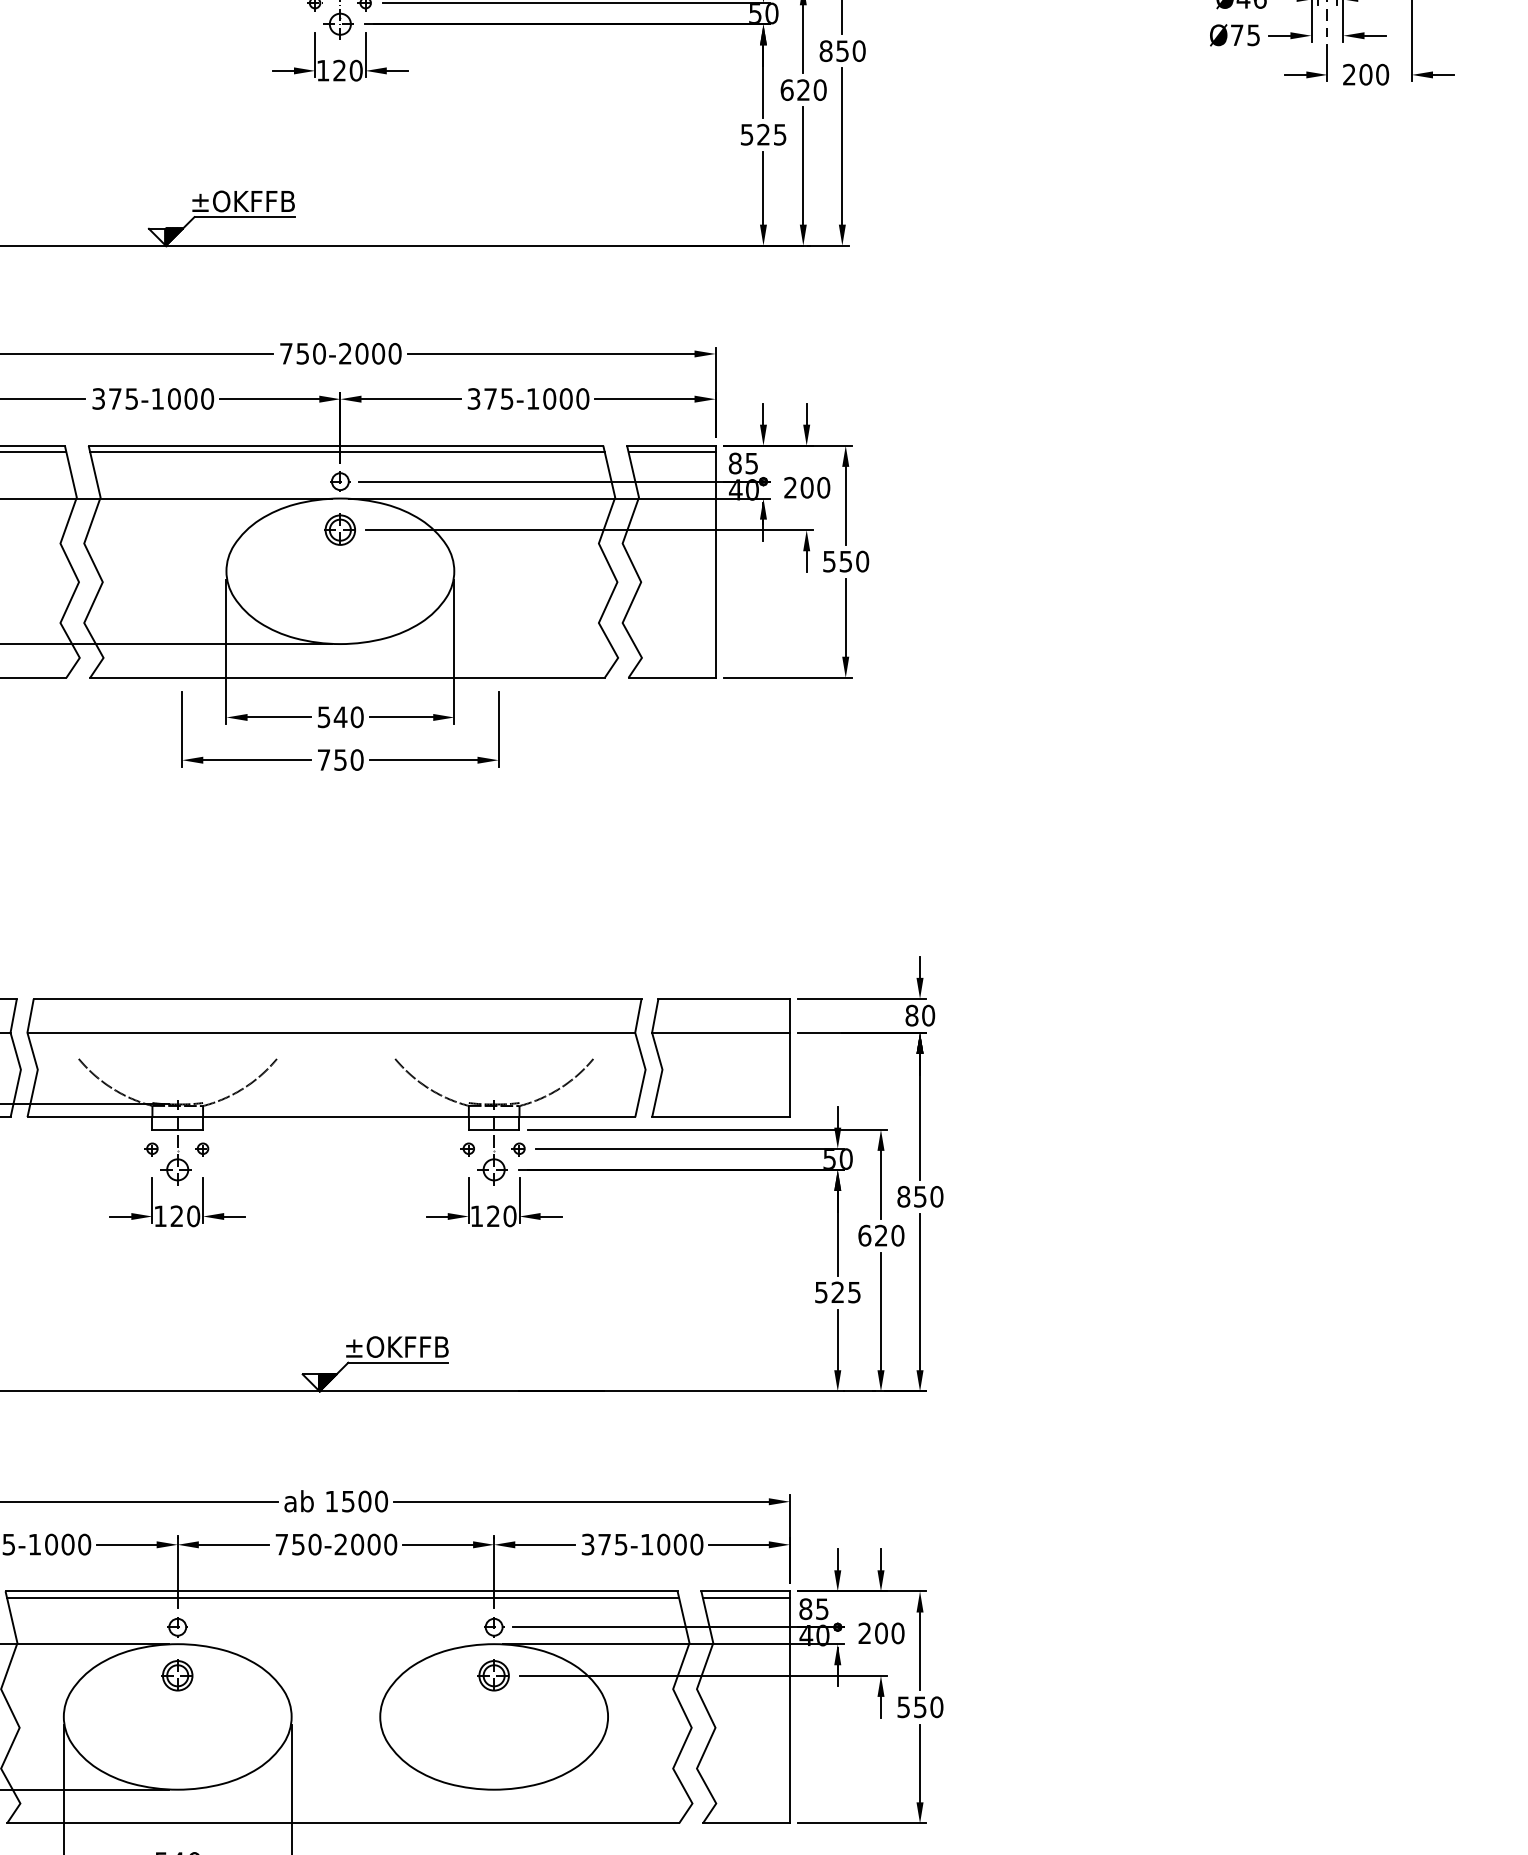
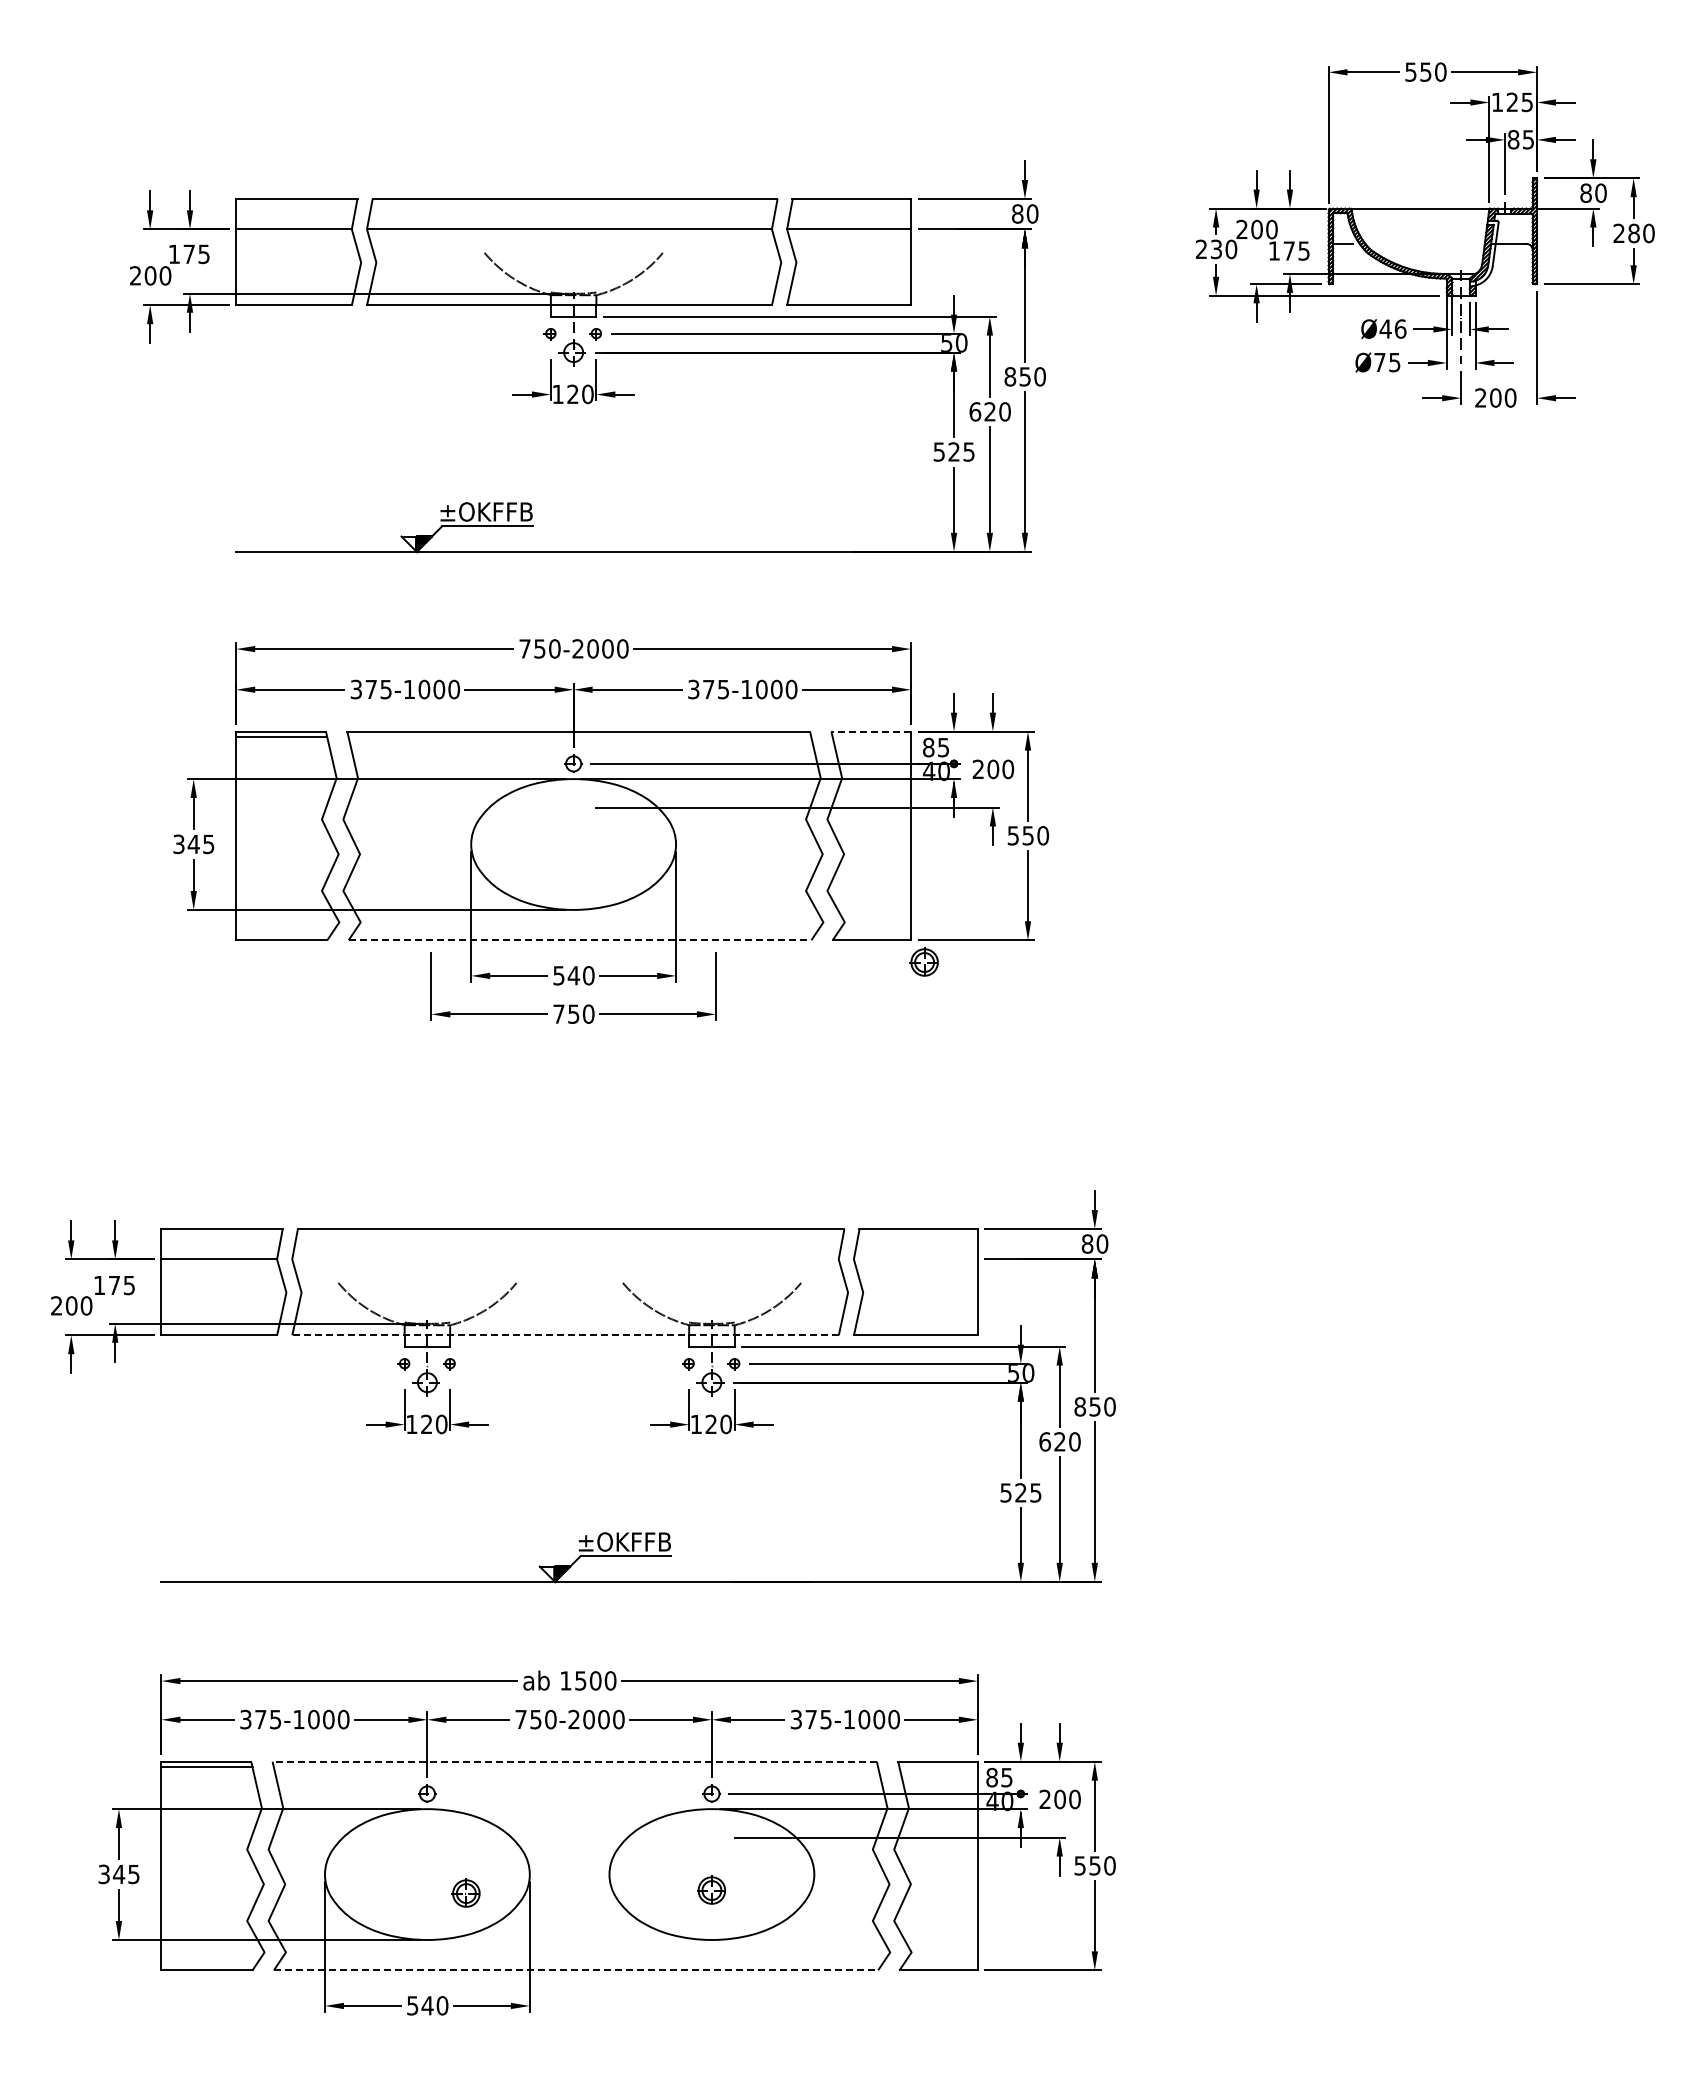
line: (671, 445) -> (871, 731), solid -> dashed
line: (346, 452) -> (579, 737), removed
line: (671, 452) -> (871, 737), removed
part: (339, 529) -> (923, 961), moved
line: (348, 678) -> (580, 940), solid -> dashed
line: (331, 1032) -> (565, 1259), removed
line: (720, 1032) -> (915, 1259), removed
line: (331, 1117) -> (565, 1335), solid -> dashed
line: (341, 1591) -> (574, 1761), solid -> dashed
line: (342, 1597) -> (575, 1767), removed
line: (746, 1597) -> (938, 1767), removed
part: (176, 1674) -> (465, 1892), moved
part: (493, 1674) -> (711, 1889), moved
line: (343, 1823) -> (576, 1970), solid -> dashed

